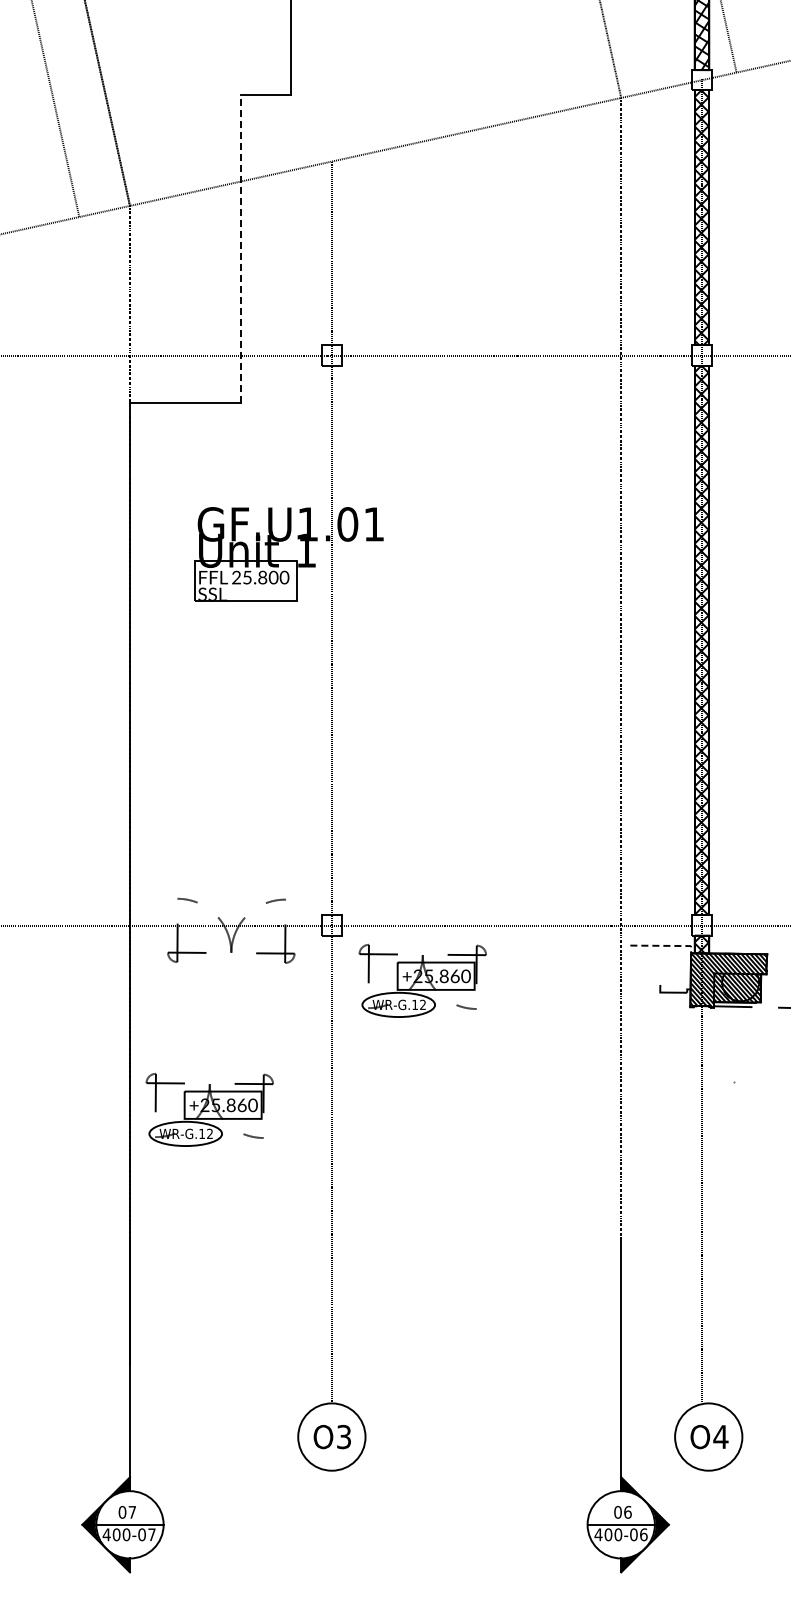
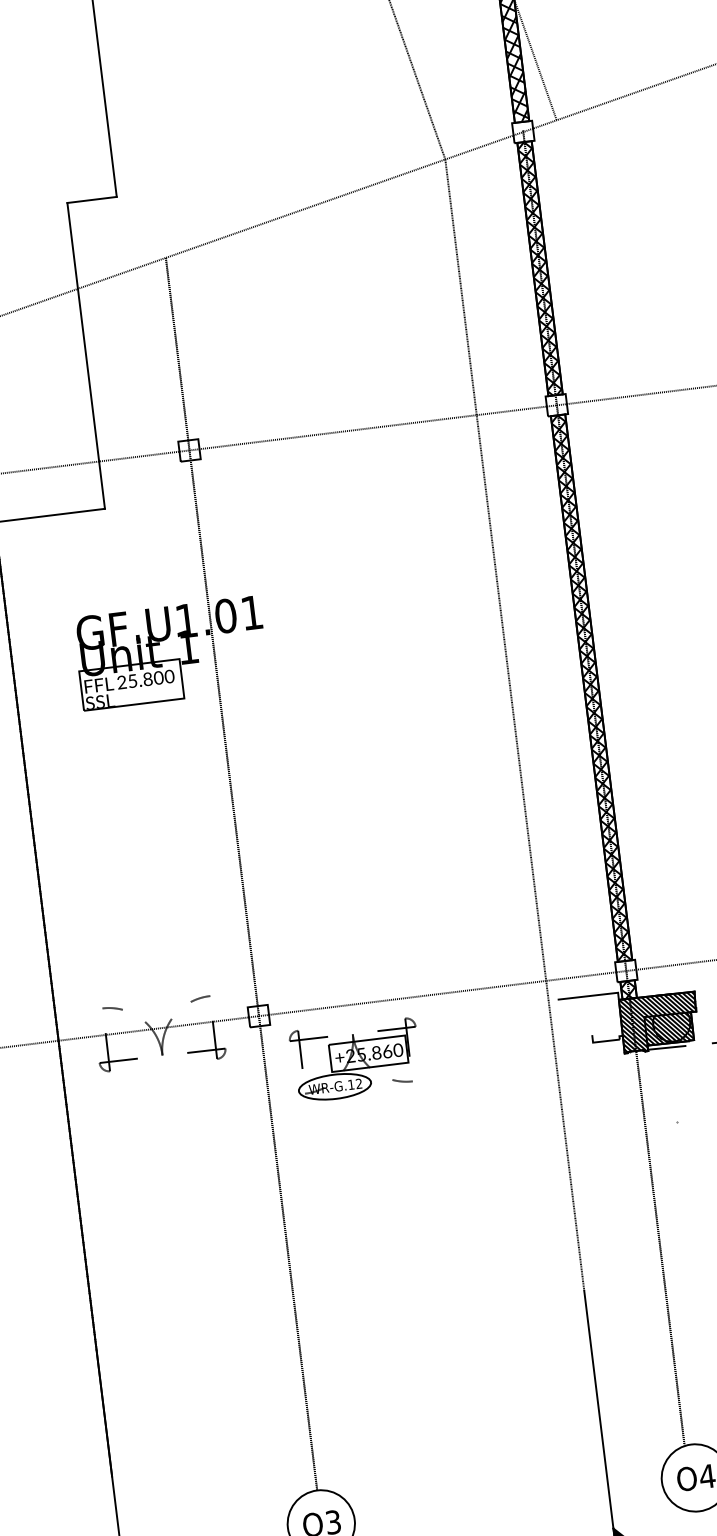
line: (240, 248) -> (85, 355), dashed -> solid
line: (665, 945) -> (592, 995), dashed -> solid
part: (209, 1109) -> (159, 1213), removed

